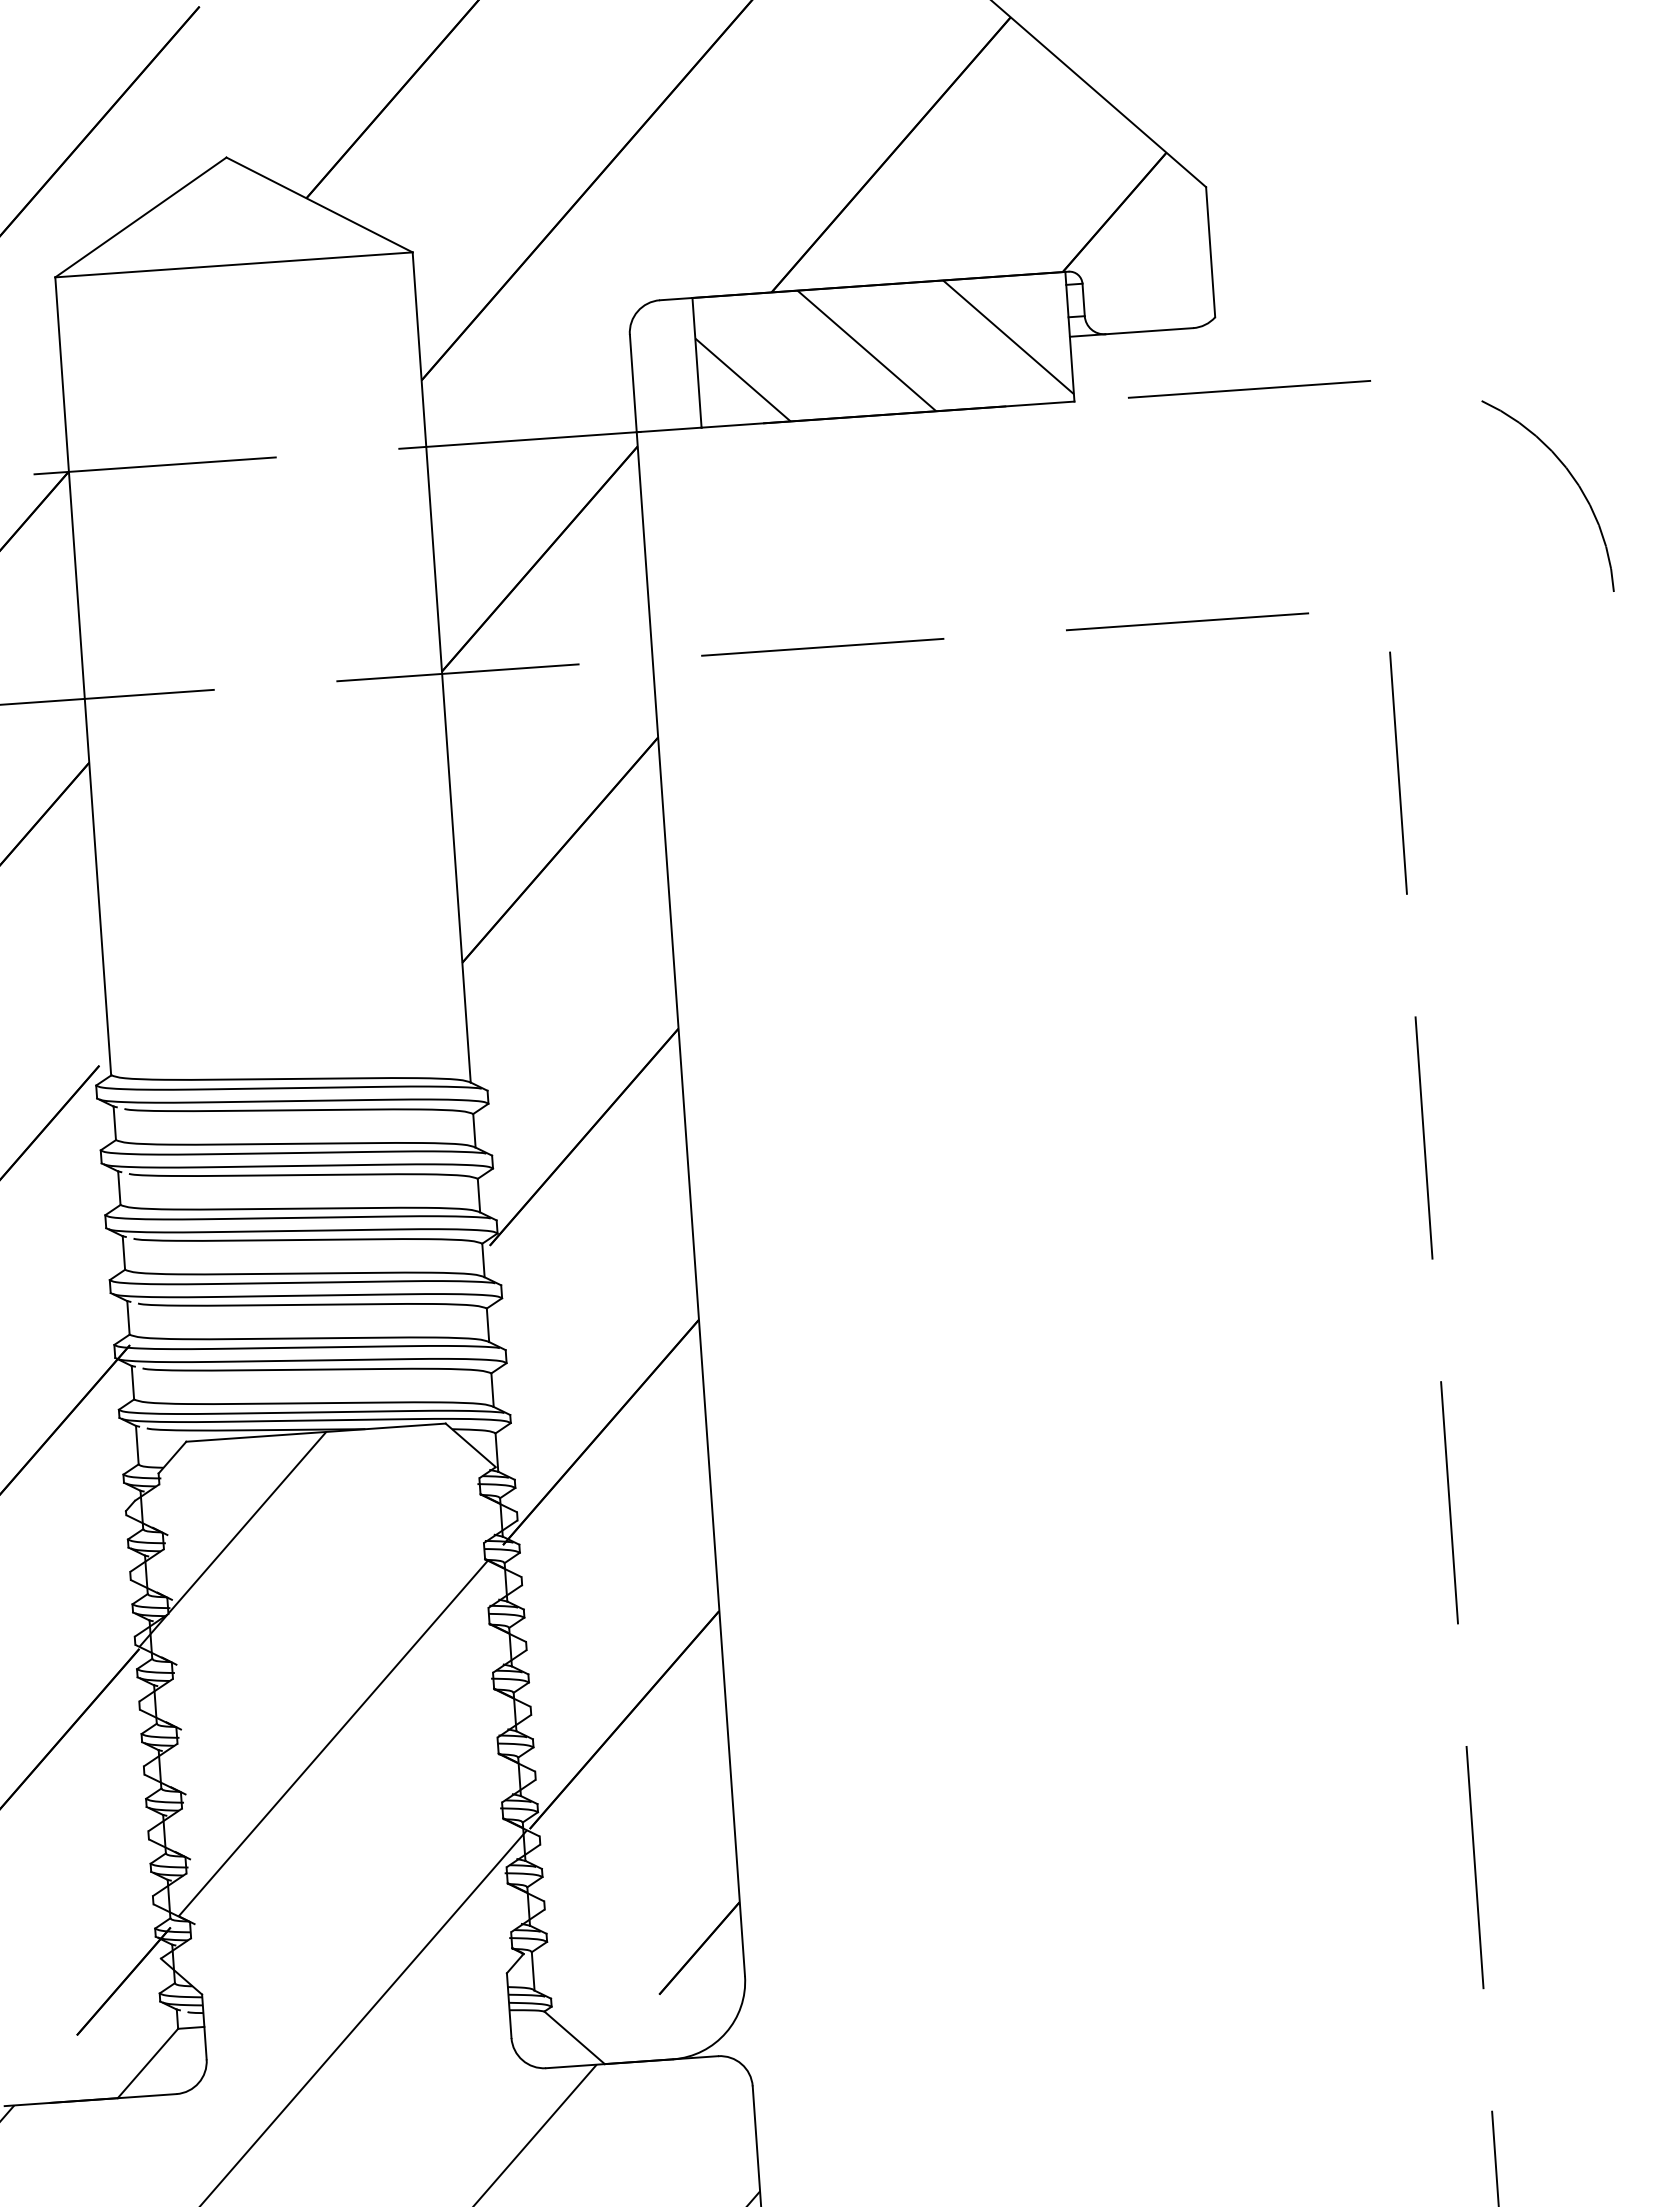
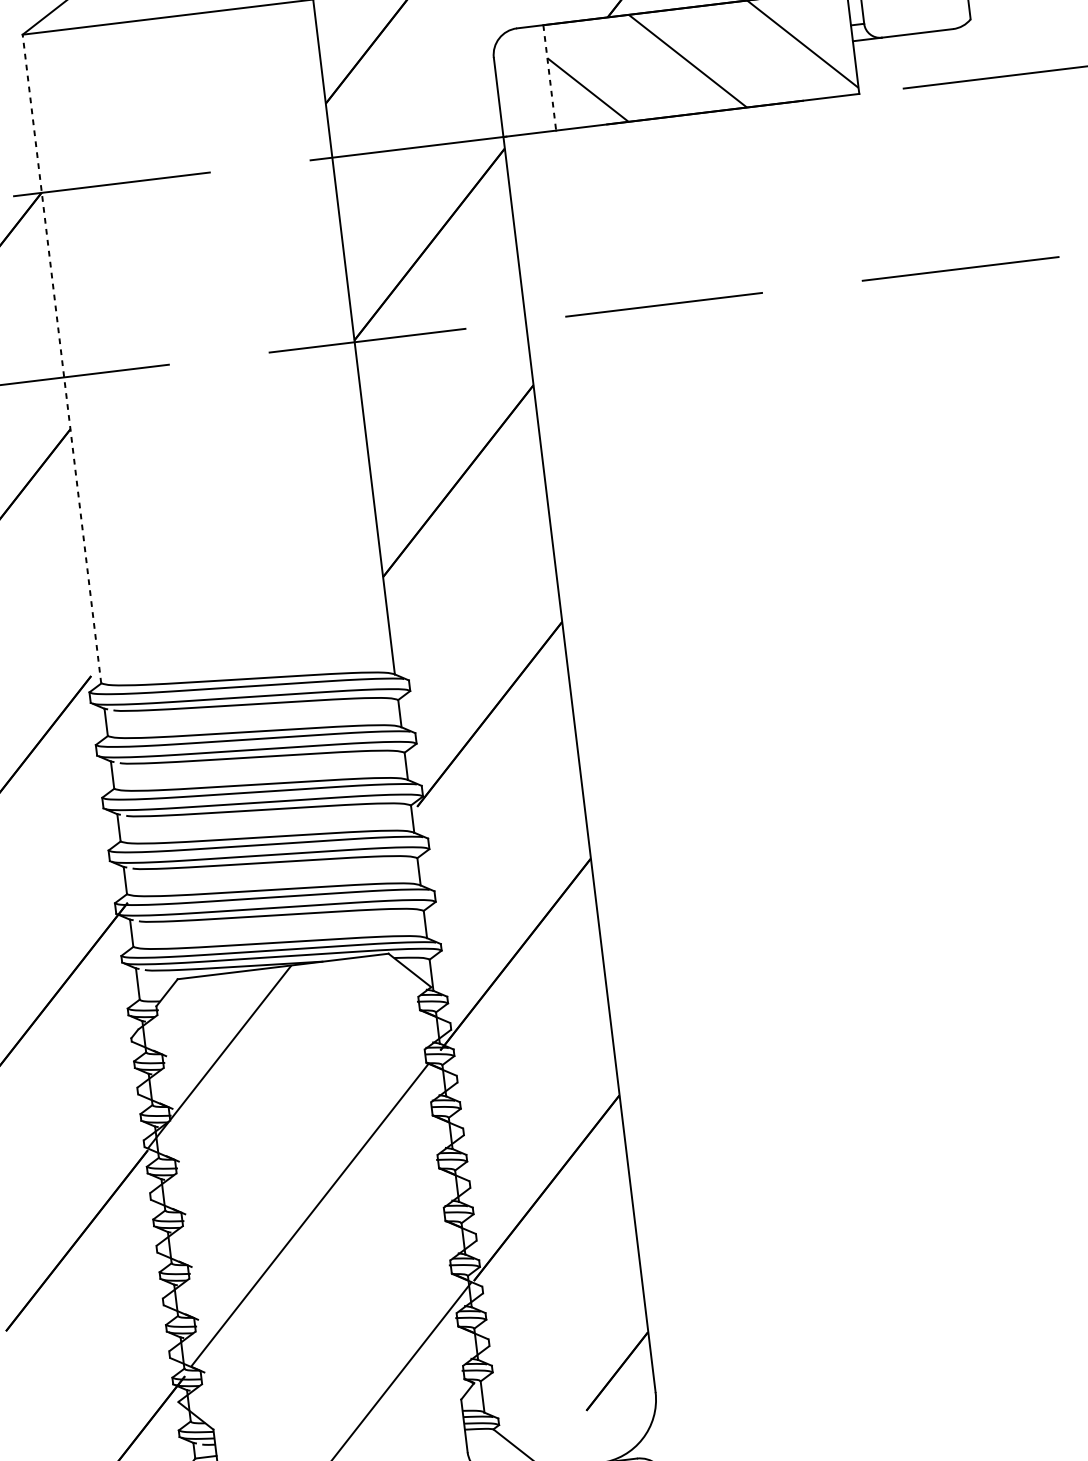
line: (697, 363) -> (550, 78), solid -> dashed
line: (83, 675) -> (62, 358), solid -> dashed

